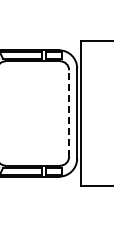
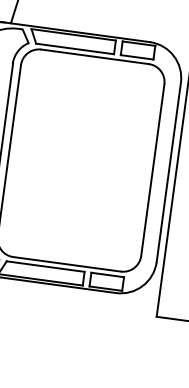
line: (69, 113) -> (153, 170), dashed -> solid

